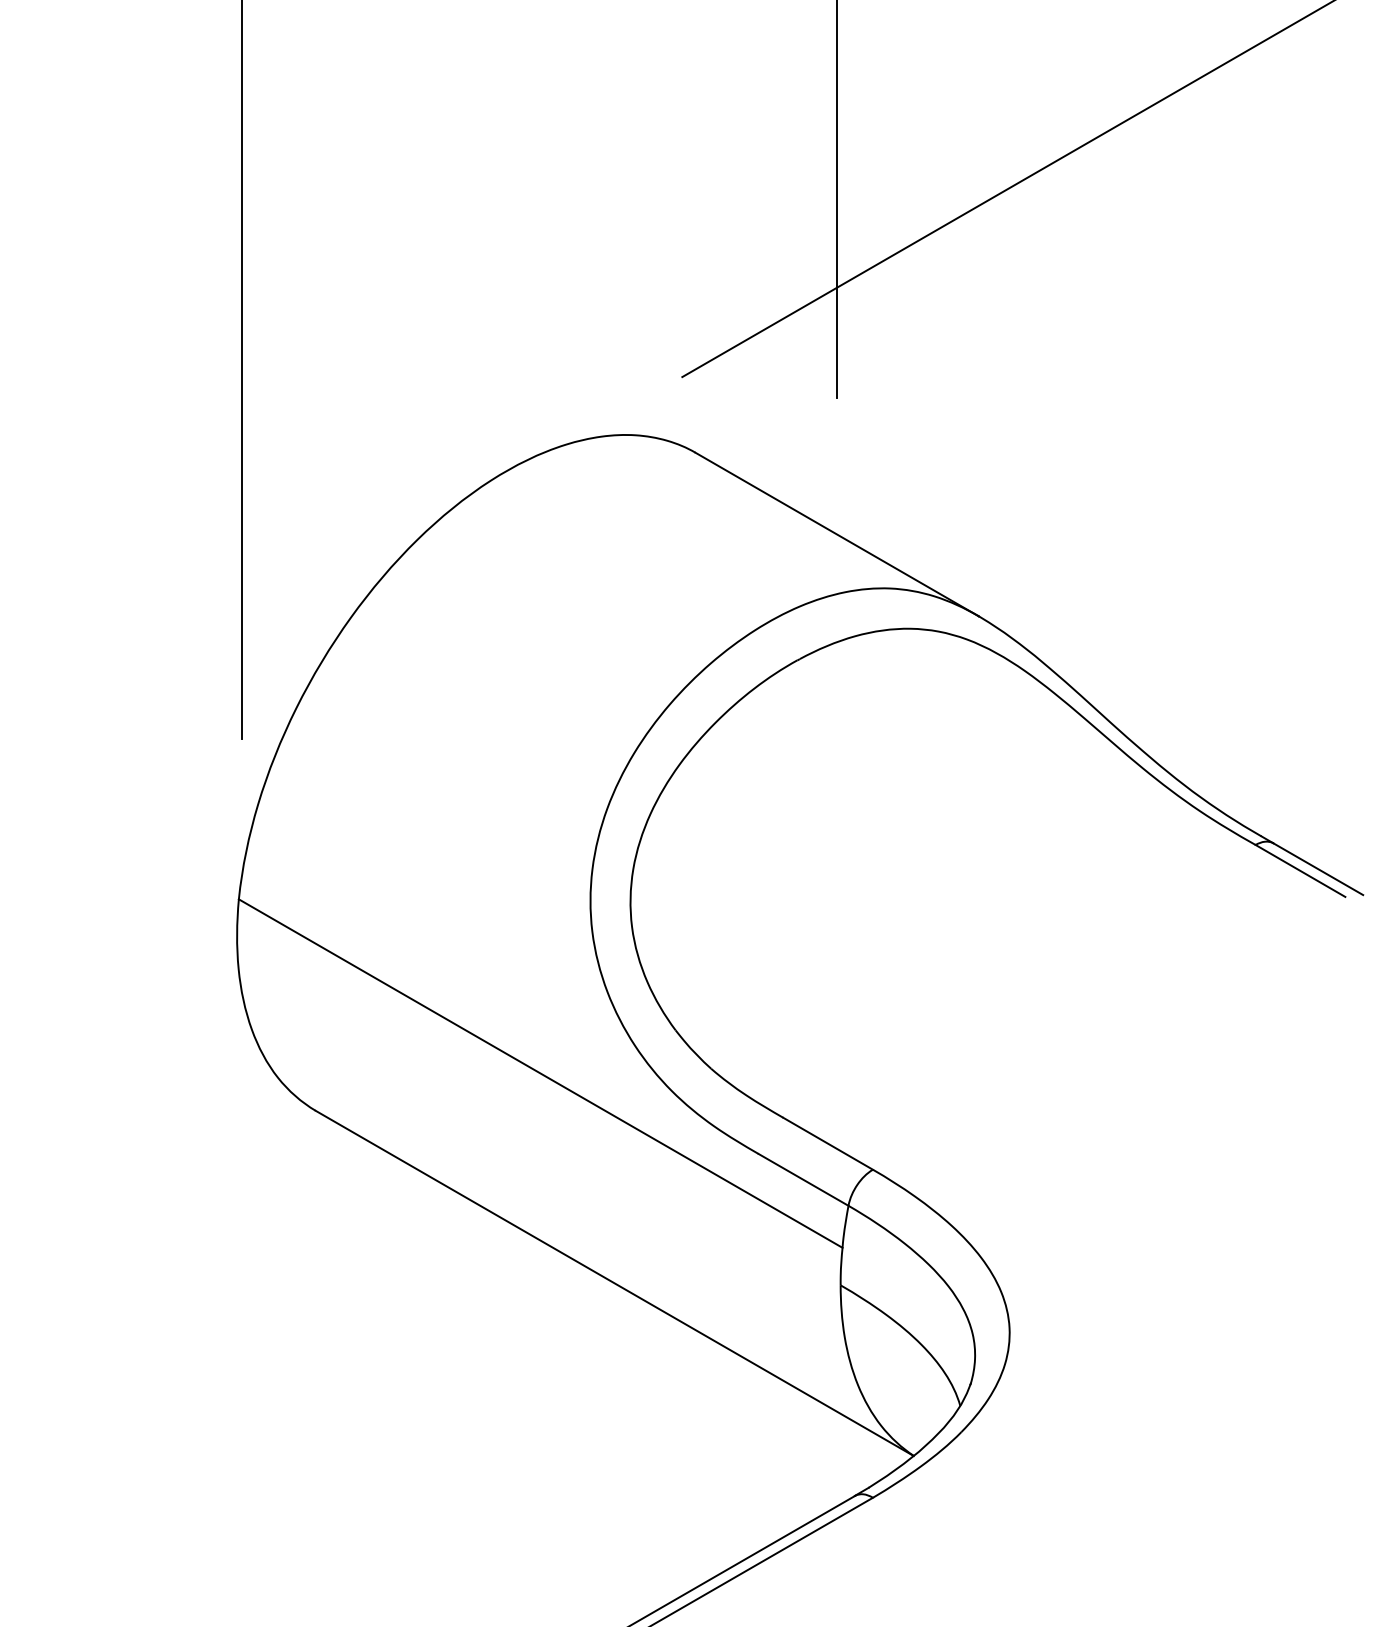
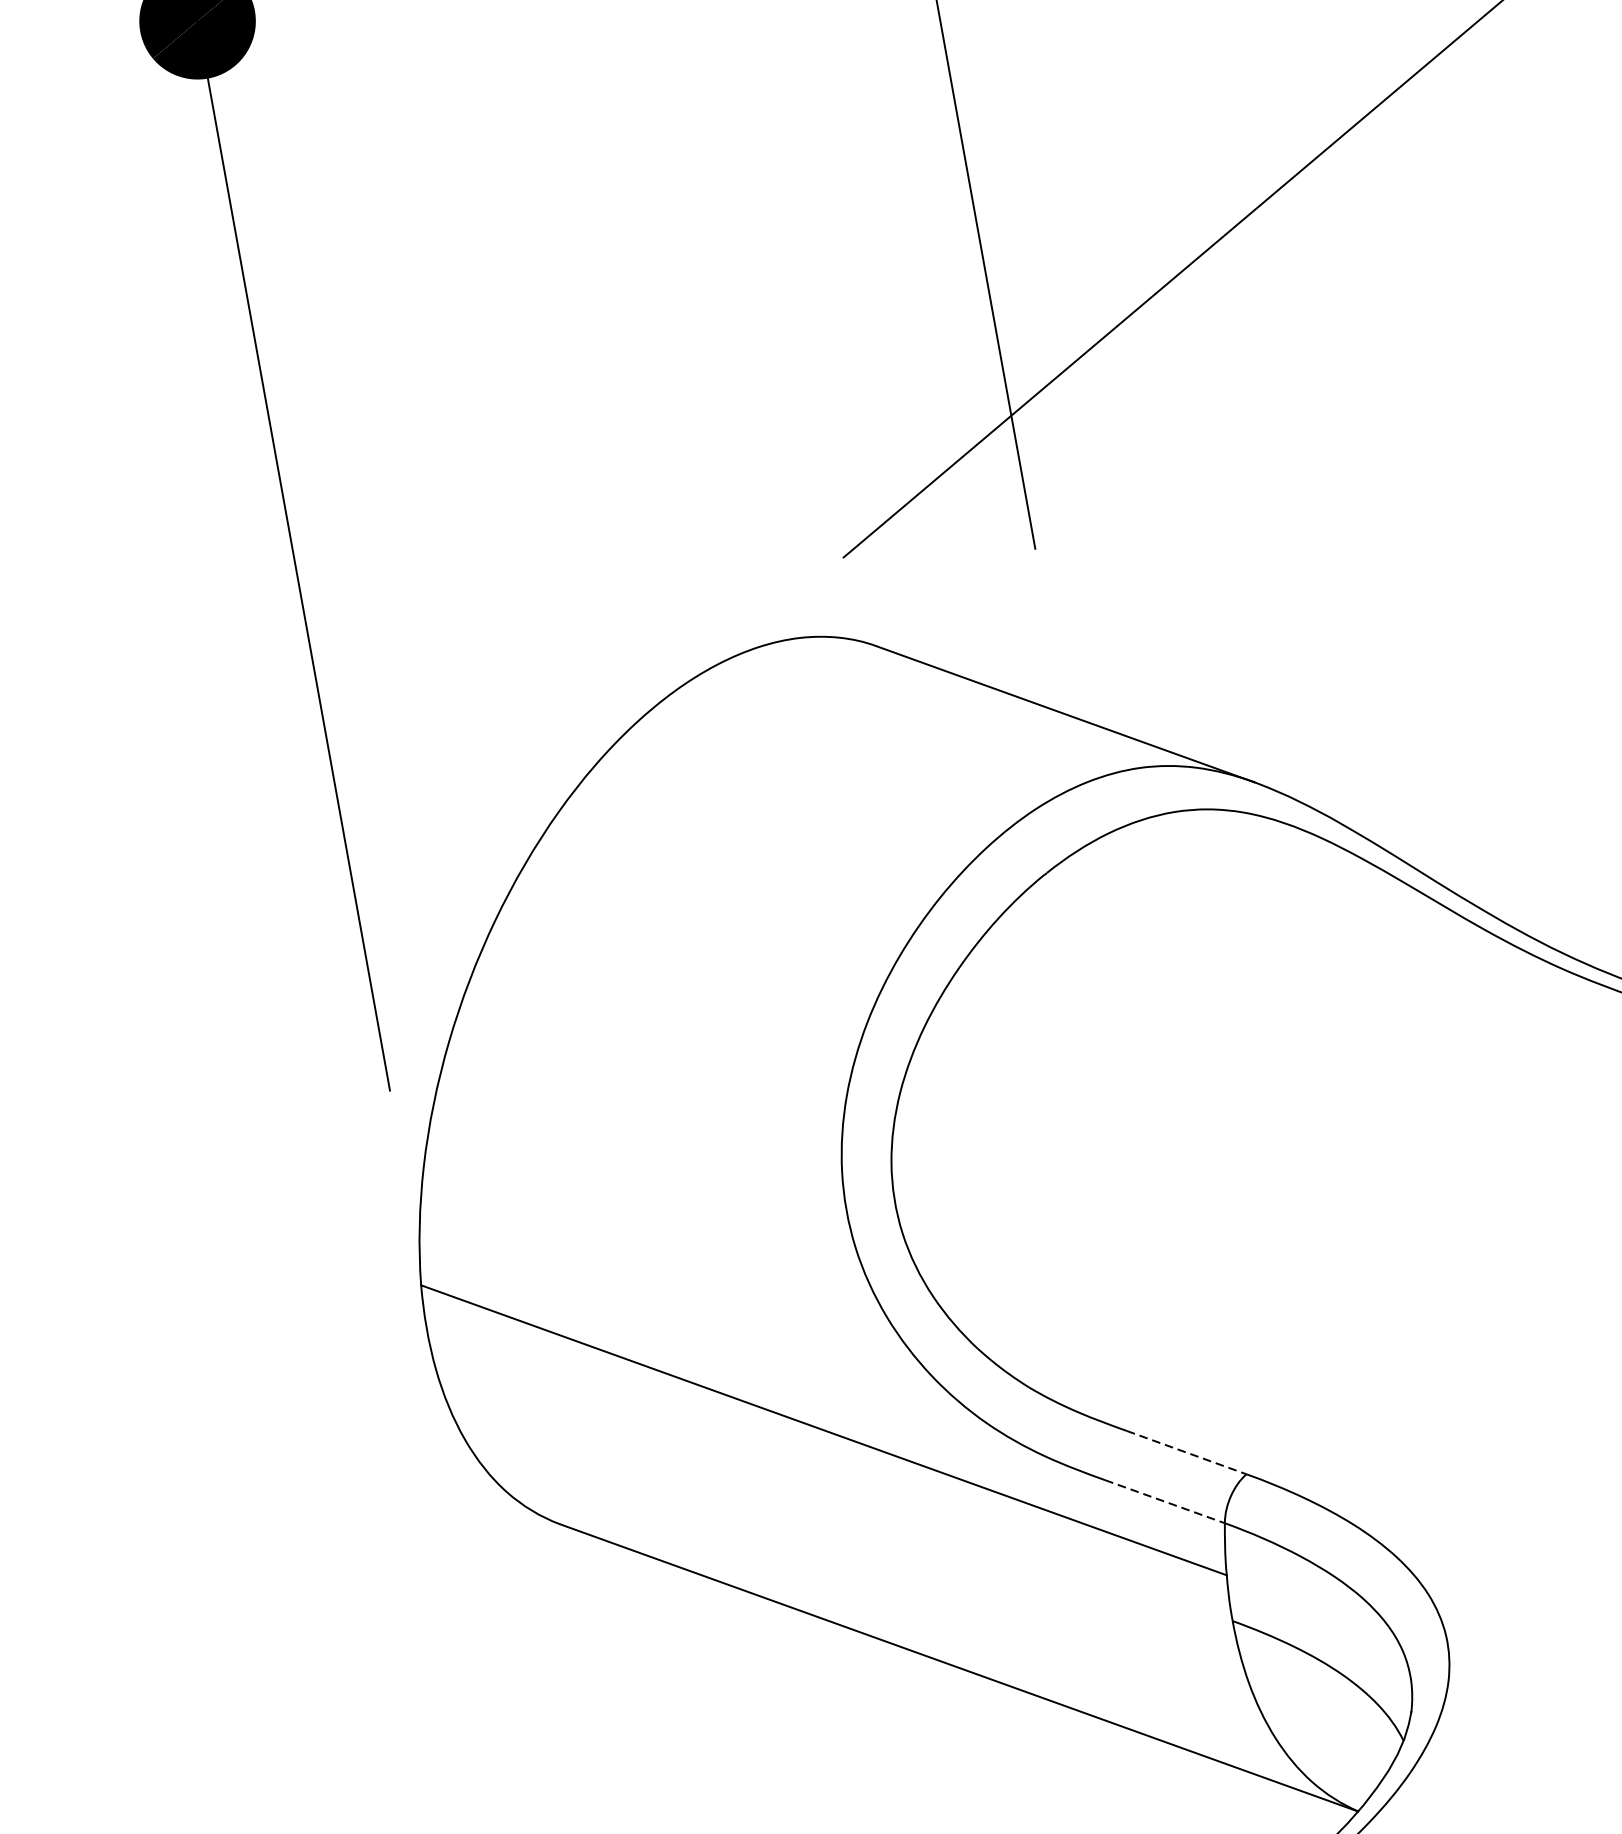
line: (828, 1143) -> (1187, 1452), solid -> dashed
line: (803, 1179) -> (1164, 1501), solid -> dashed

